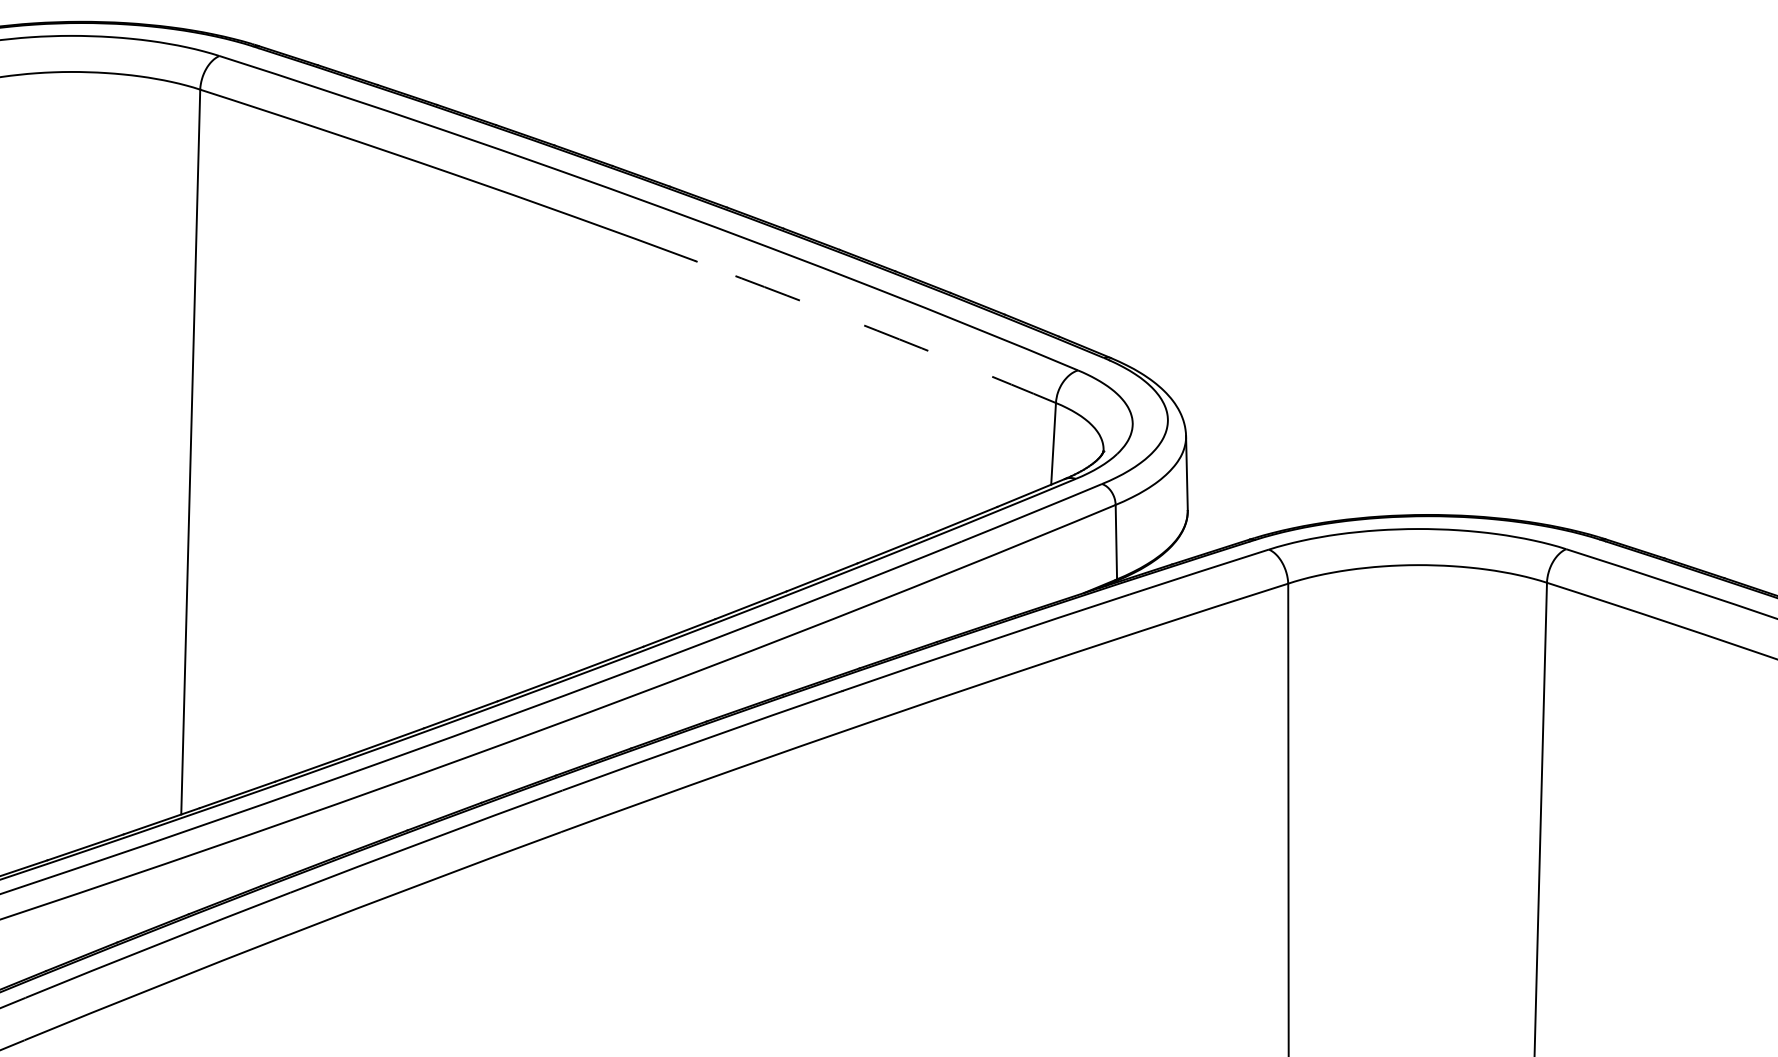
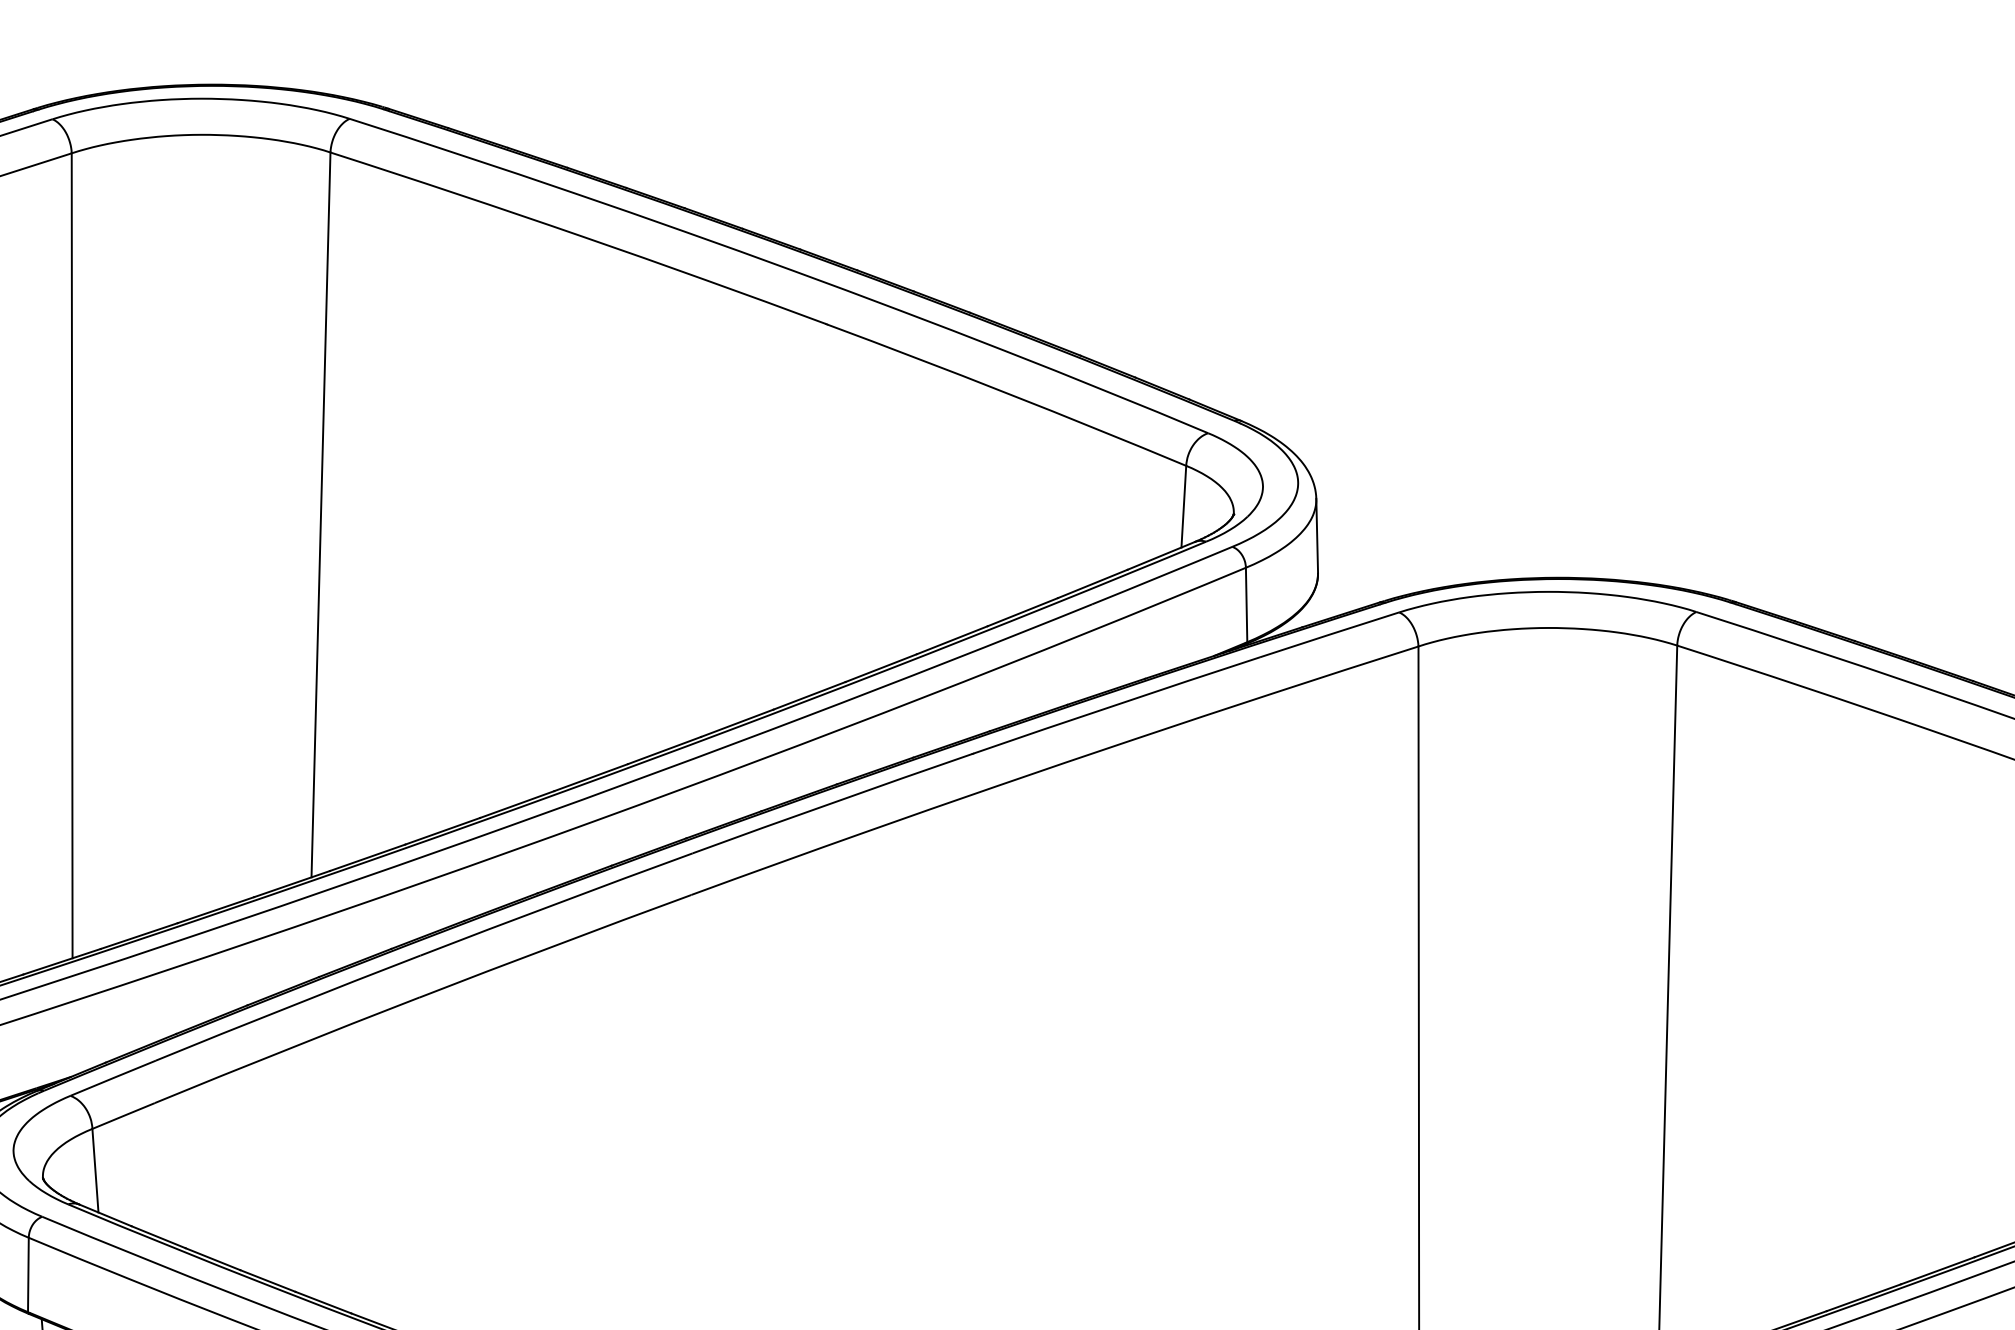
arc: (877, 330) -> (1007, 393), dashed -> solid

